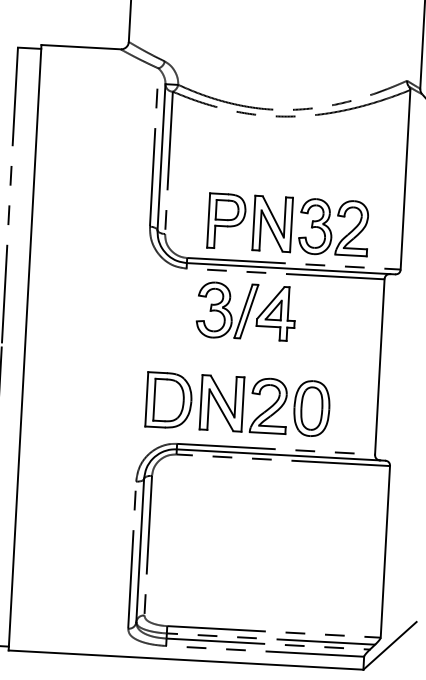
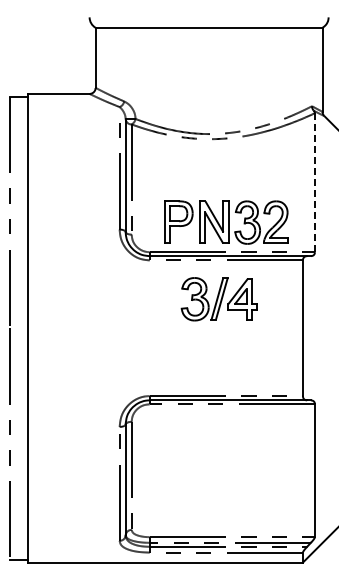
line: (404, 179) -> (314, 182), solid -> dashed
part: (244, 312) -> (218, 299), moved
part: (237, 404) -> (194, 363), removed

